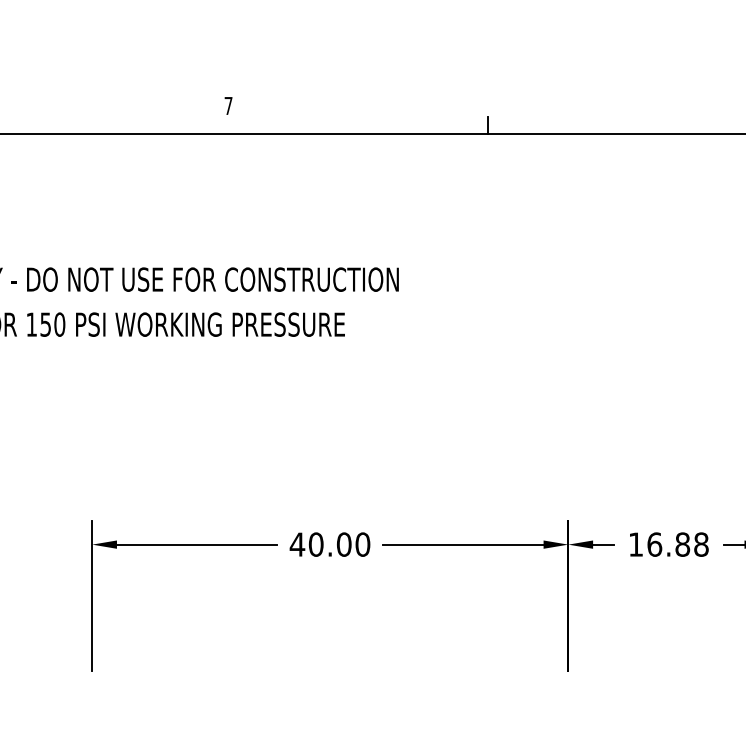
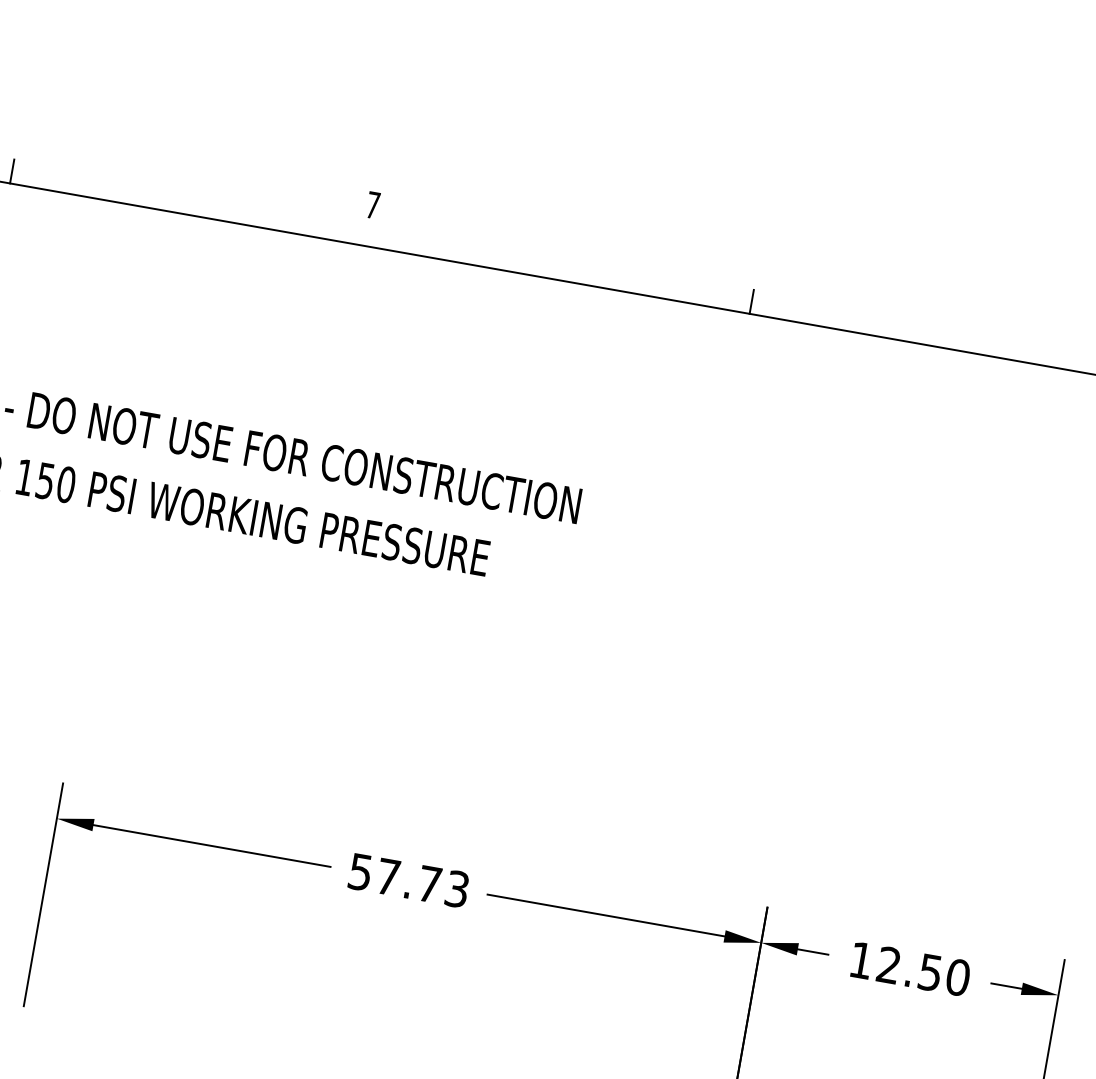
text: (329, 544) -> (407, 880), 40.00 -> 57.73
text: (677, 544) -> (922, 971), 16.88 -> 12.50

